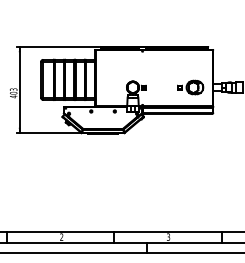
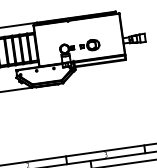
part: (190, 87) -> (89, 45), moved

